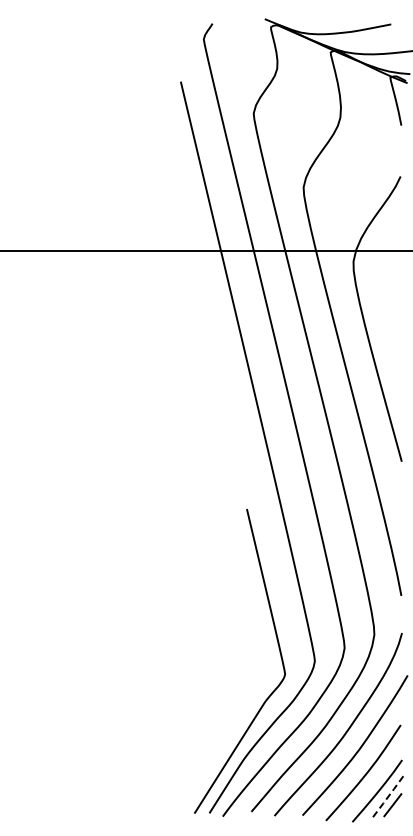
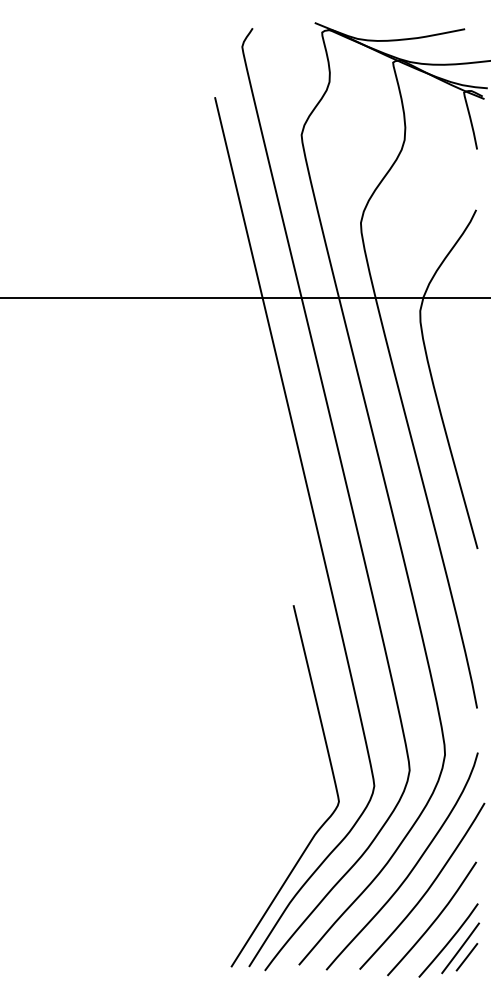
line: (387, 798) -> (460, 949), dashed -> solid

